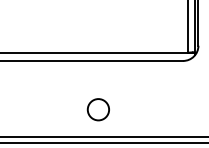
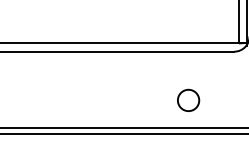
circle: (98, 108) -> (188, 99), moved

